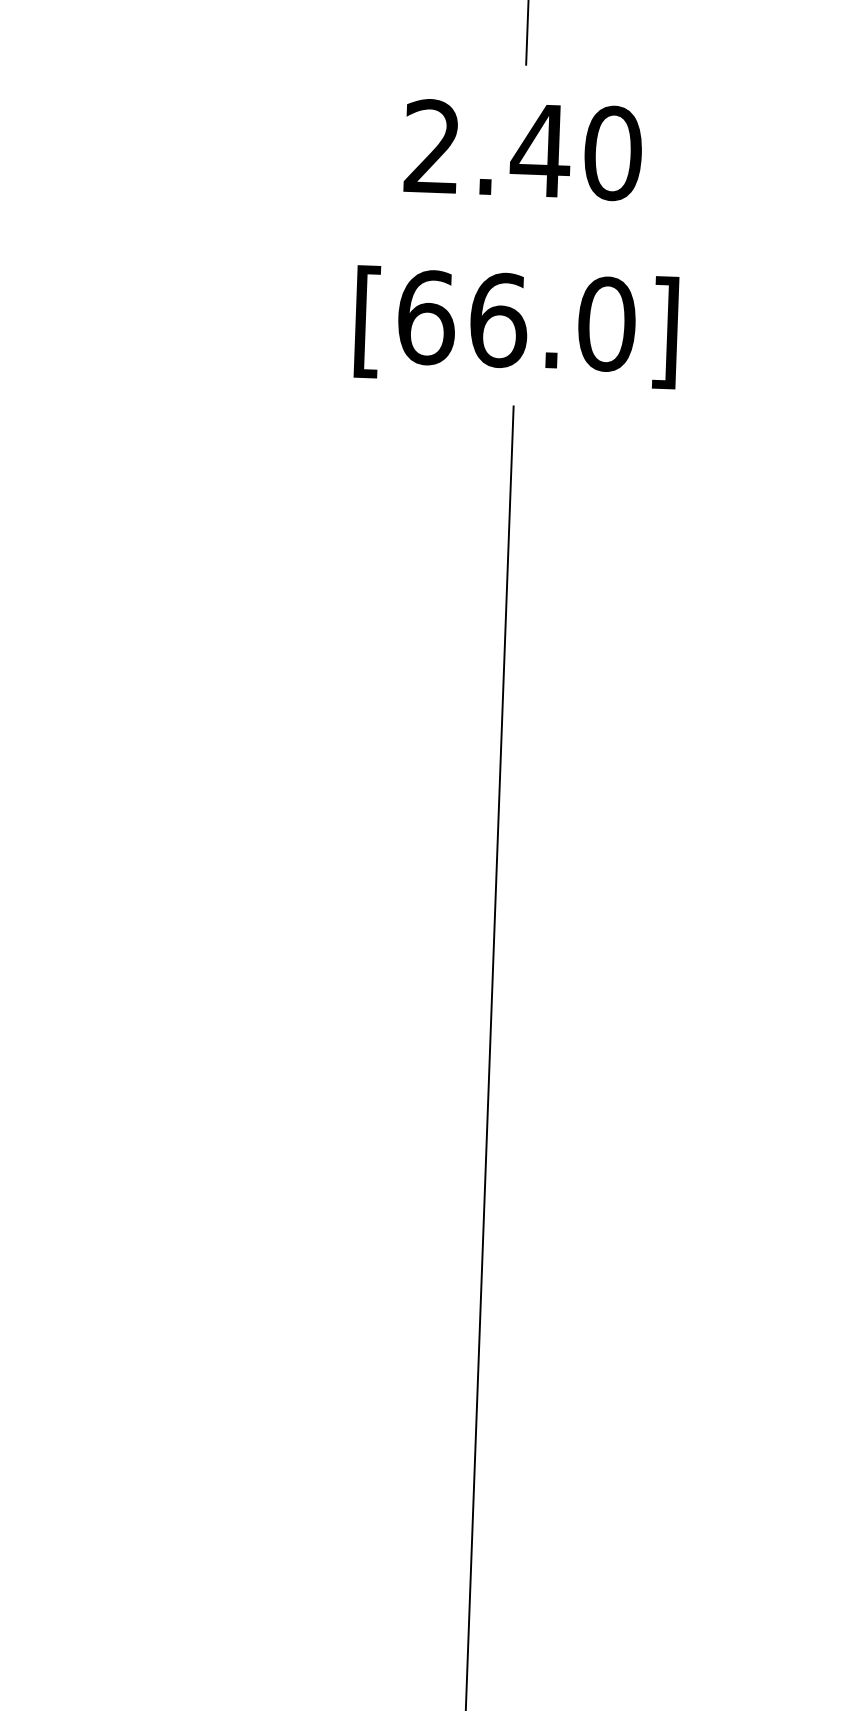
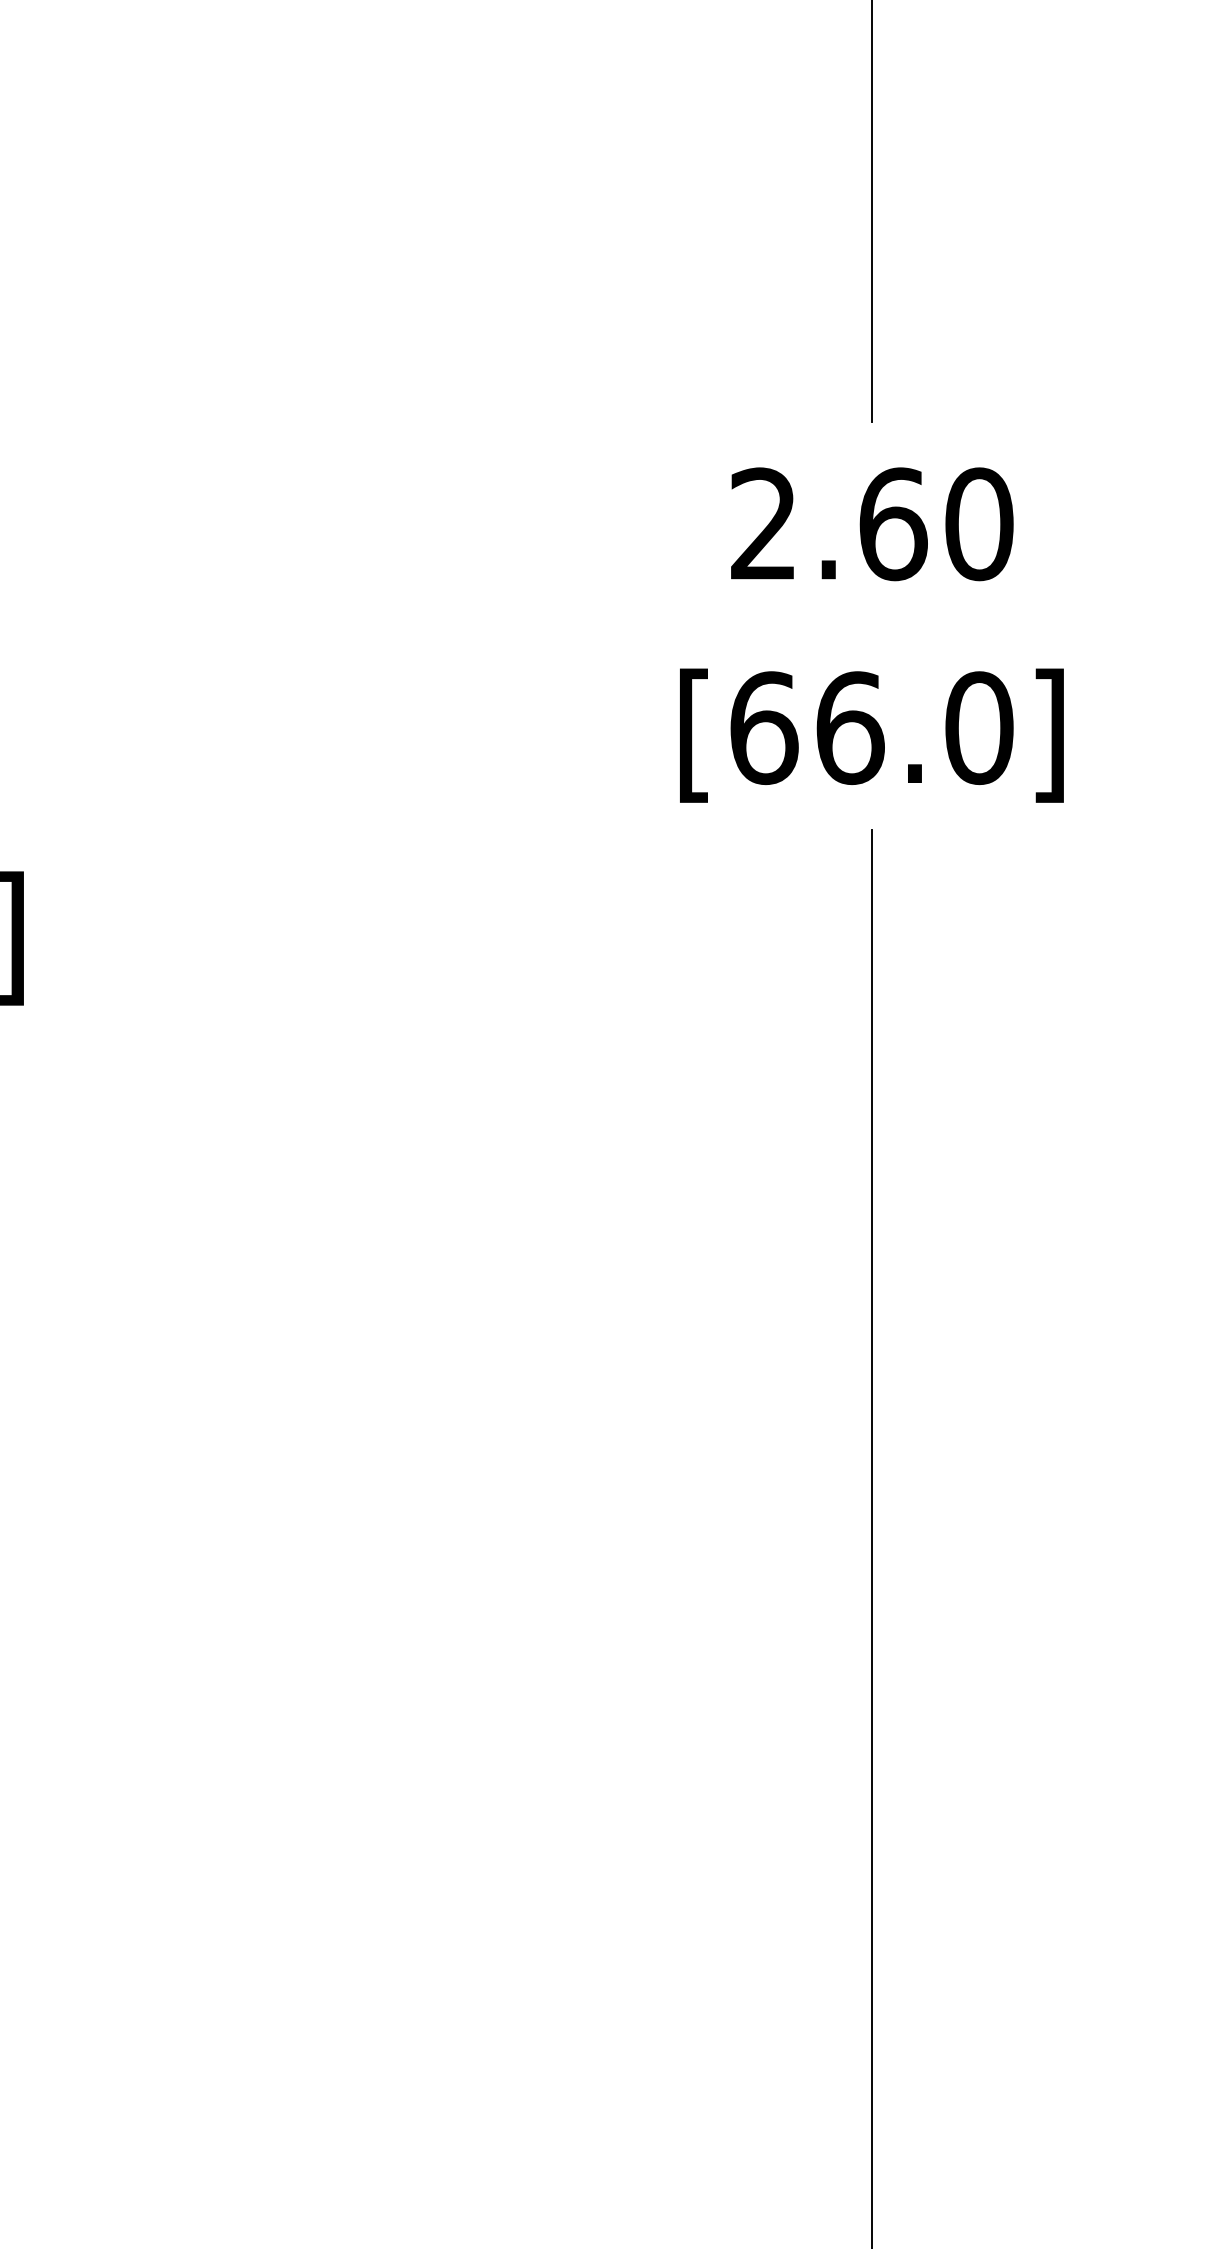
text: (540, 150) -> (892, 524), 2.40 -> 2.60

